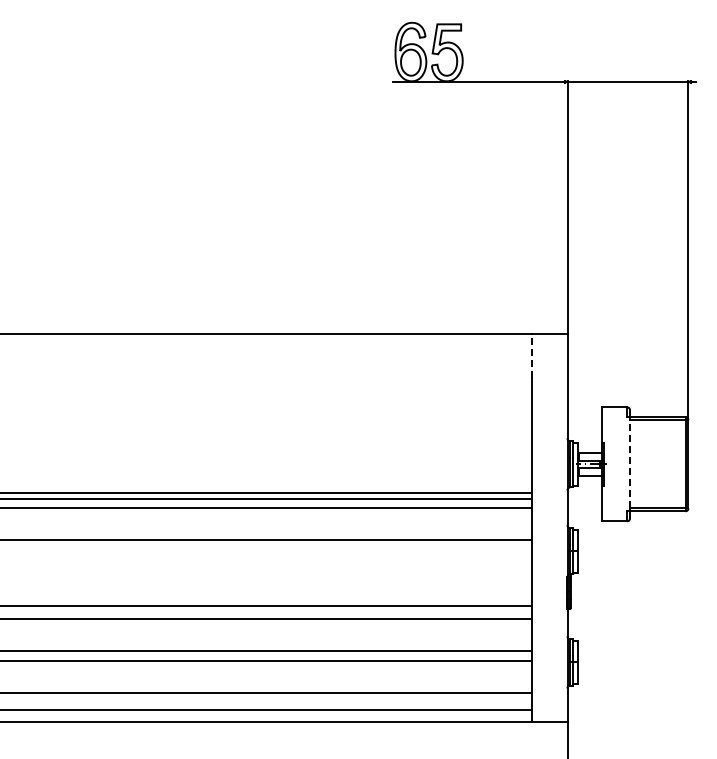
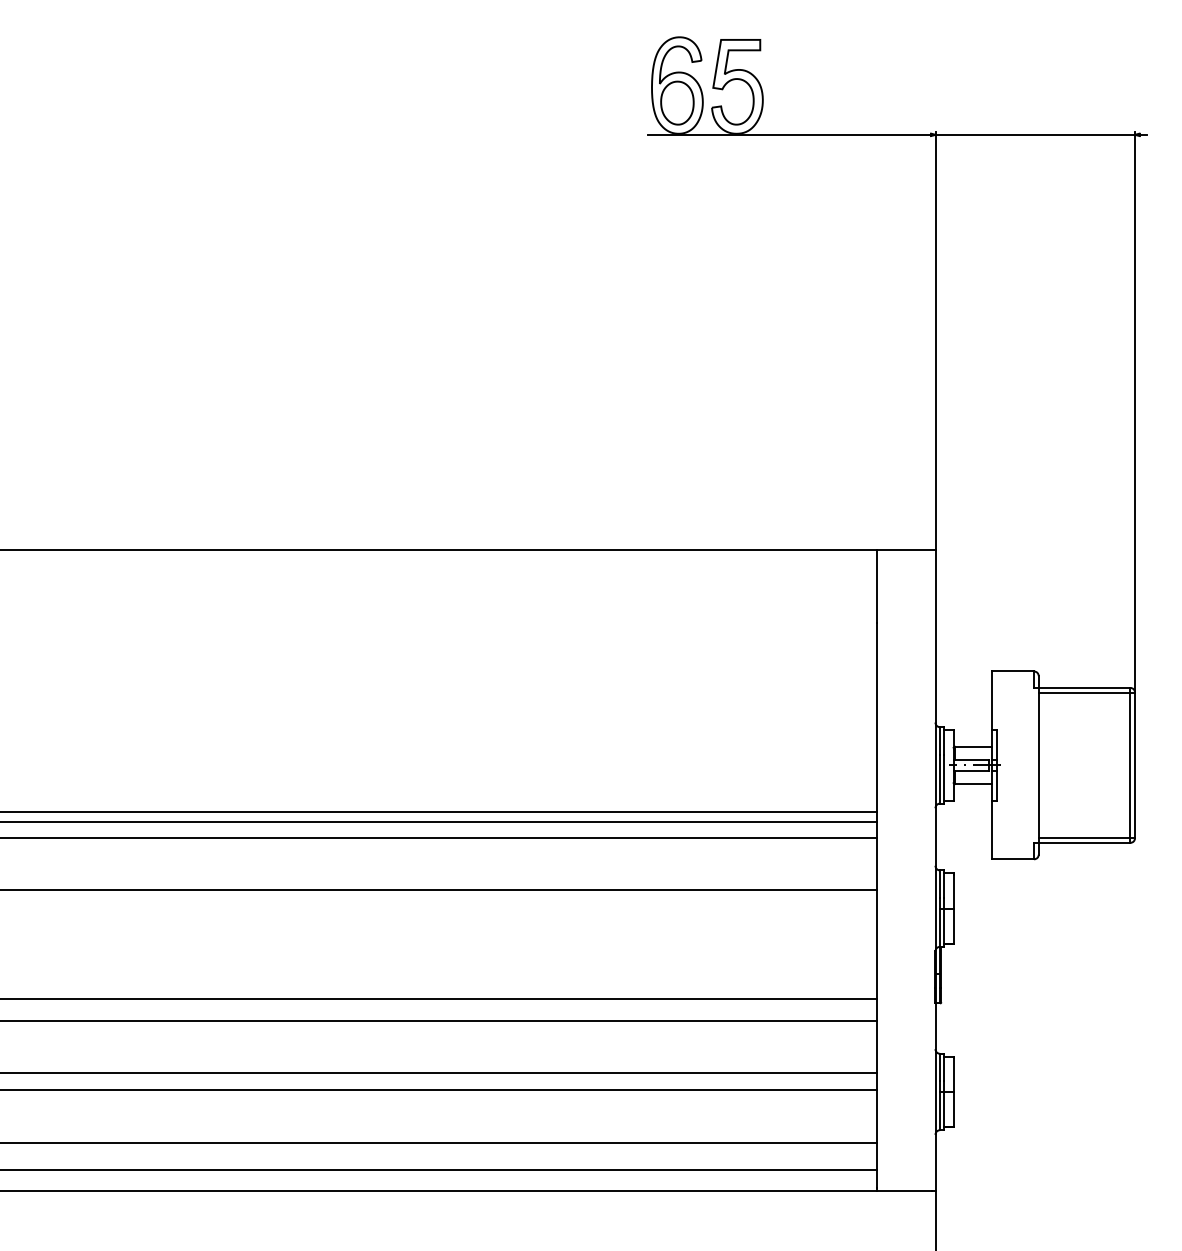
line: (531, 355) -> (876, 585), dashed -> solid
line: (630, 463) -> (1039, 764), dashed -> solid

